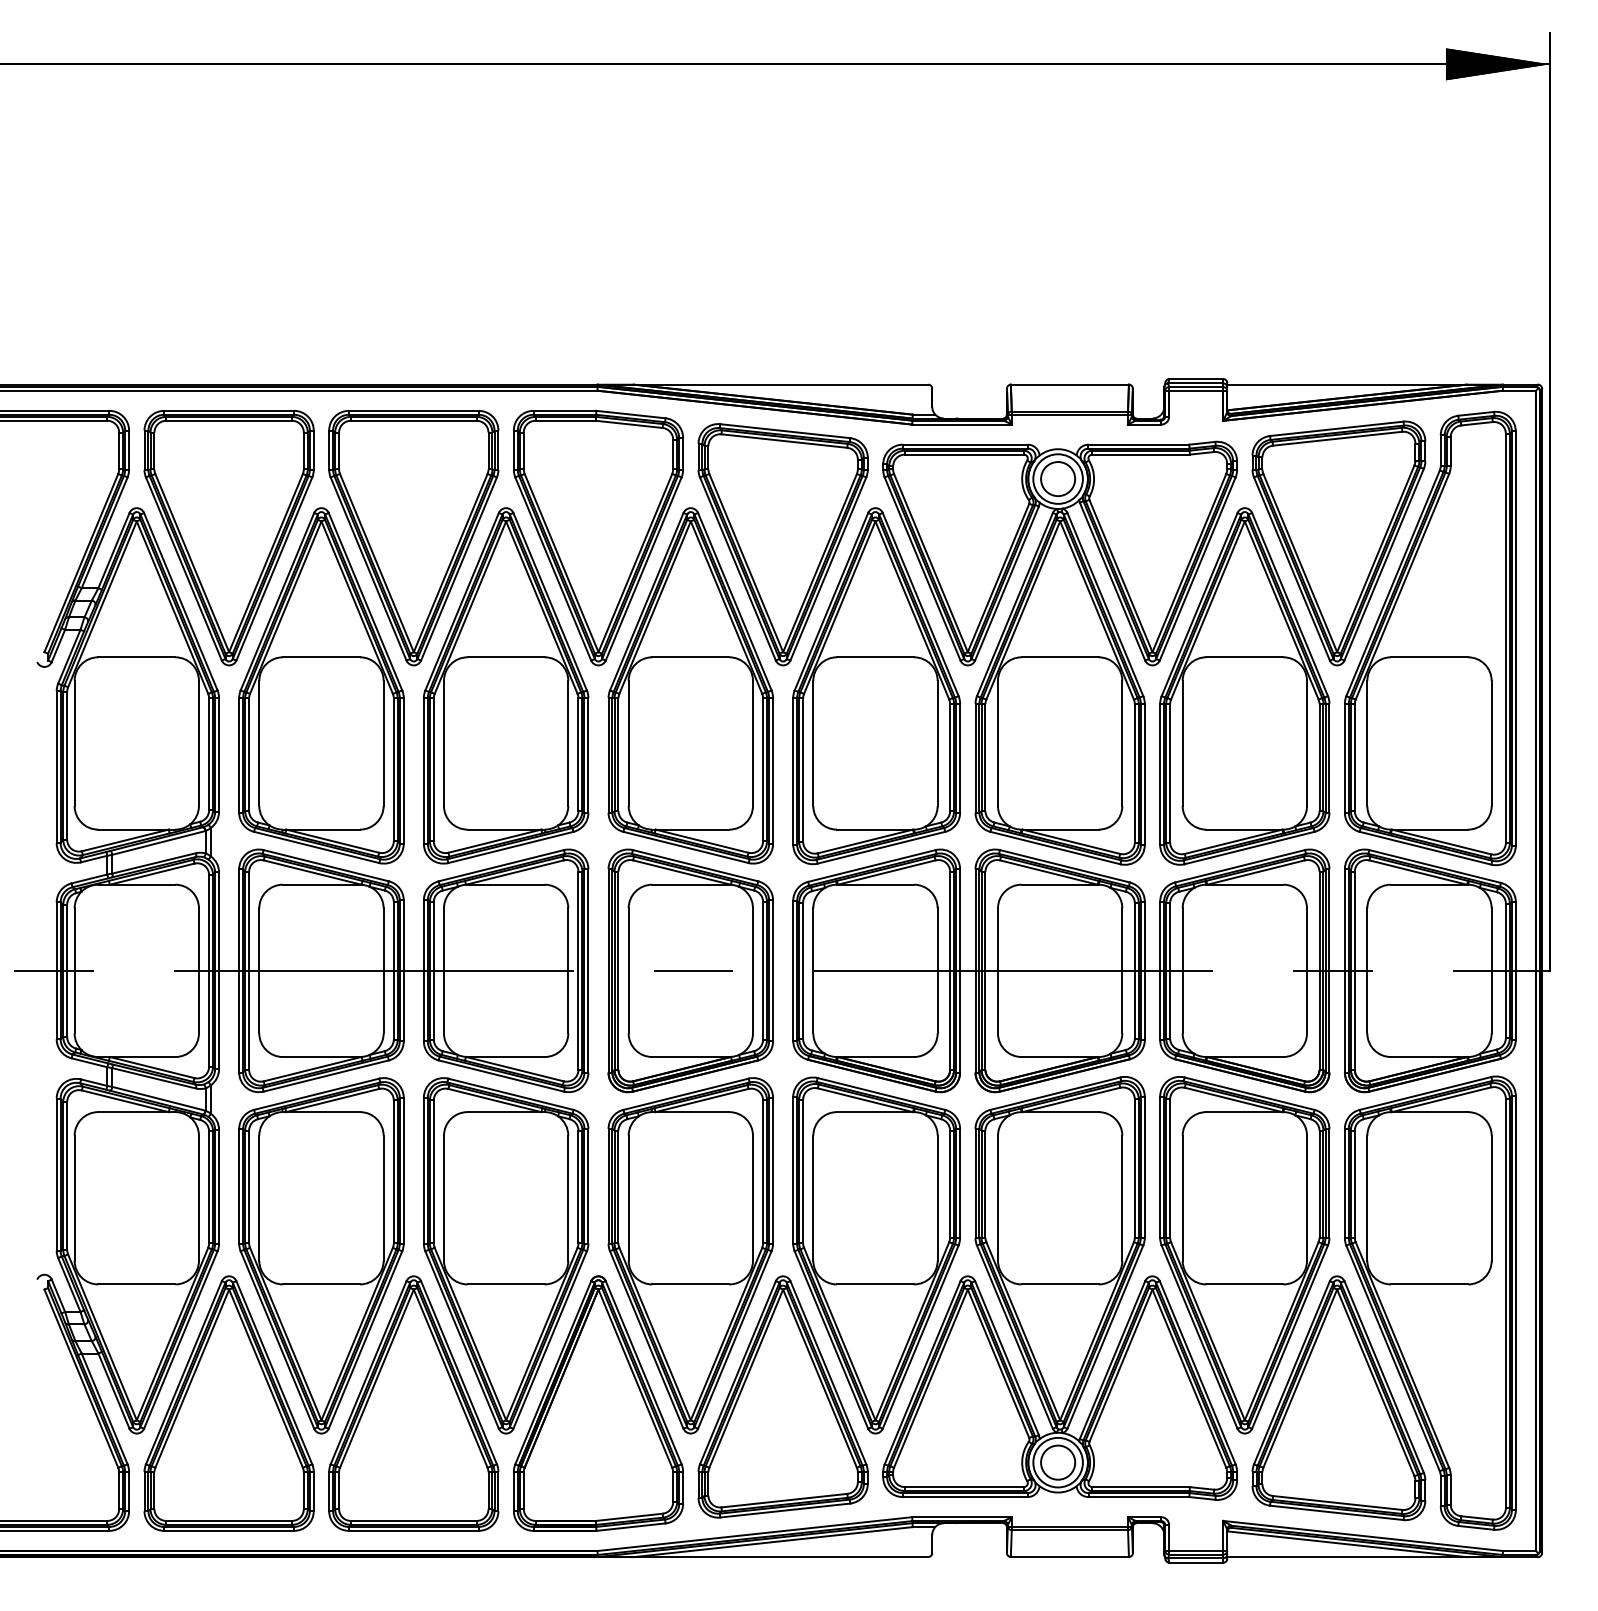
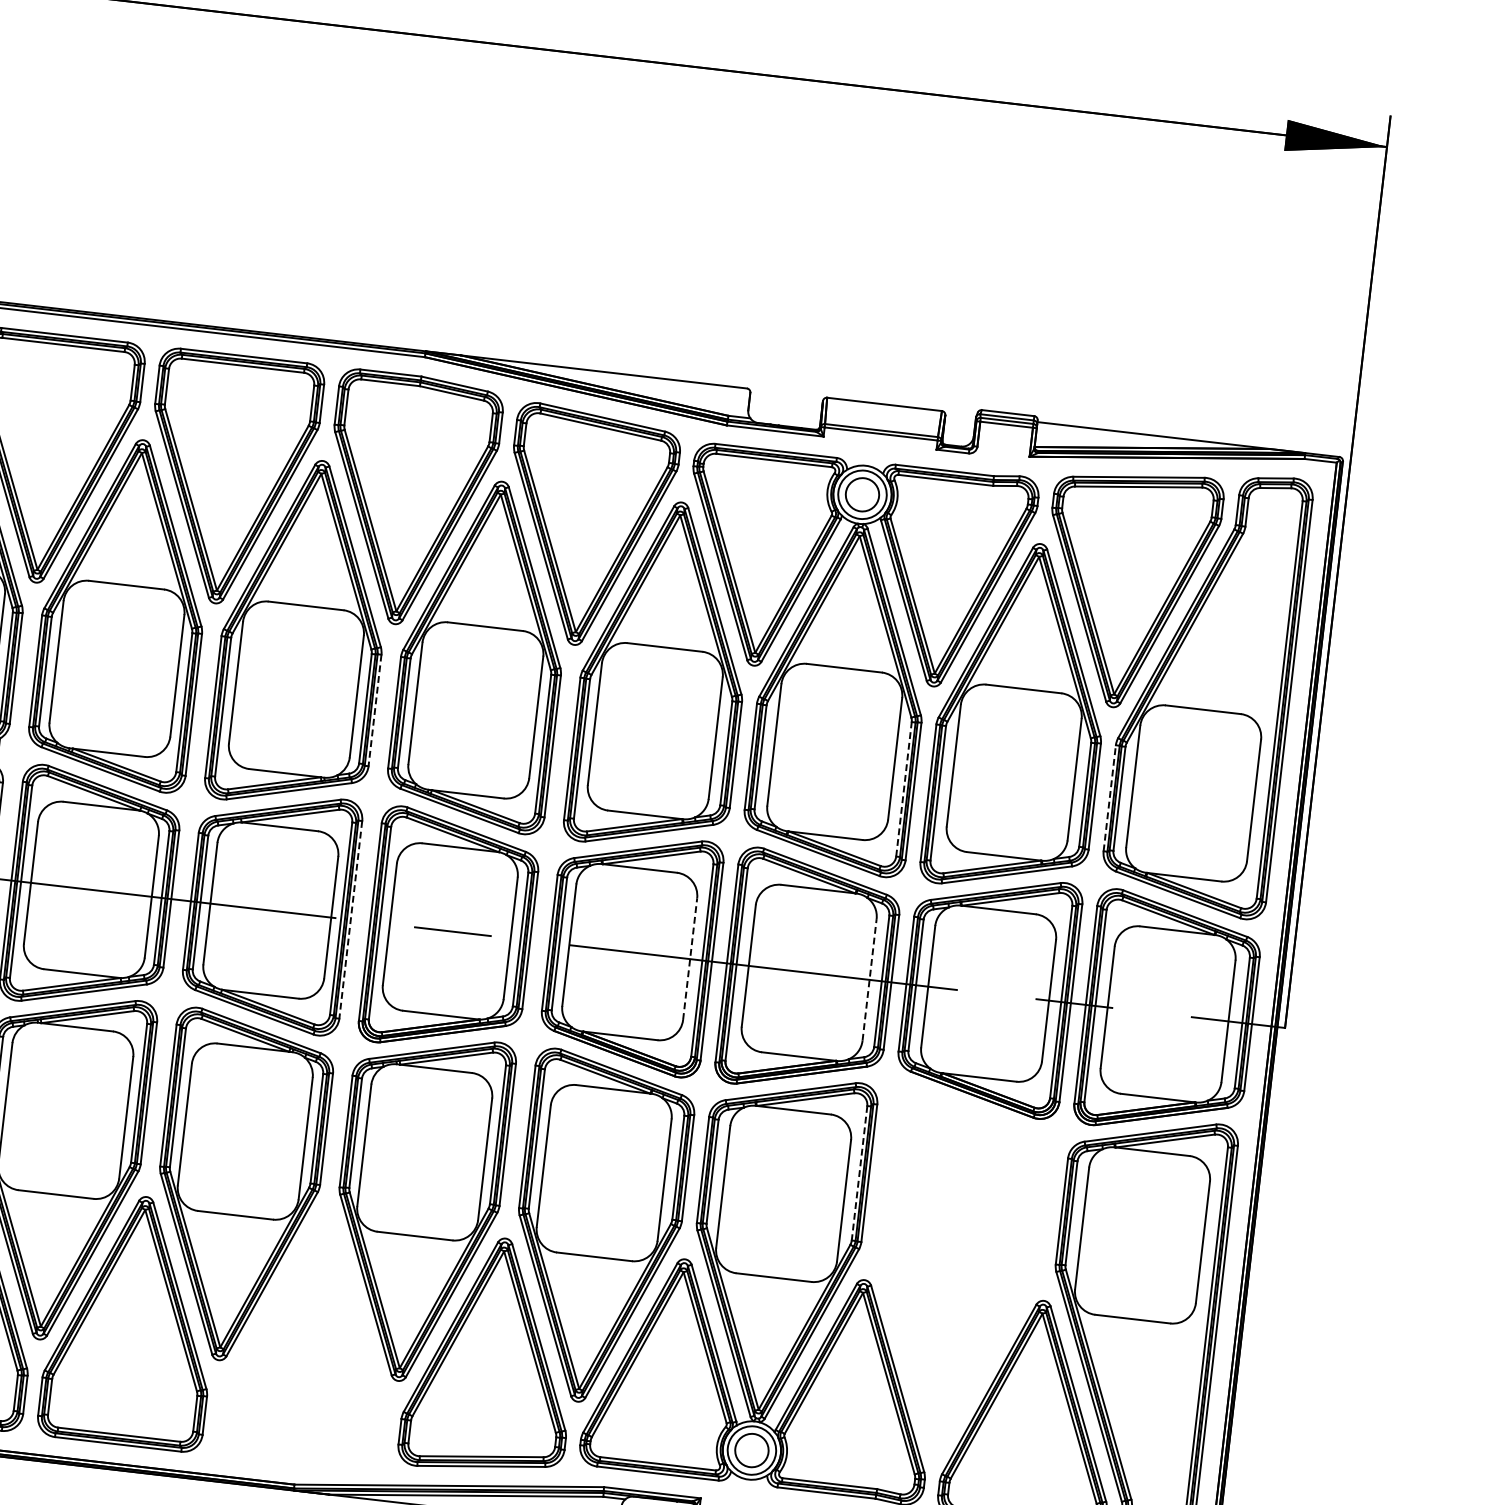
line: (588, 755) -> (375, 710), solid -> dashed
line: (1344, 758) -> (1109, 798), solid -> dashed
line: (1134, 772) -> (903, 788), solid -> dashed
line: (588, 970) -> (350, 919), solid -> dashed
line: (937, 970) -> (690, 958), solid -> dashed
line: (1122, 970) -> (869, 979), solid -> dashed
line: (1134, 1168) -> (859, 1173), solid -> dashed
part: (1244, 1255) -> (956, 1270), removed
part: (598, 1403) -> (311, 1341), removed

